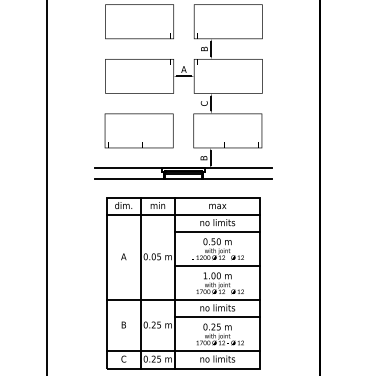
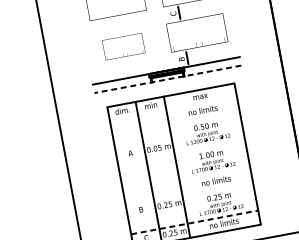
part: (138, 130) -> (123, 46), size x0.7
line: (183, 178) -> (167, 79), solid -> dashed
line: (183, 215) -> (173, 109), removed
line: (217, 232) -> (204, 118), removed
line: (217, 266) -> (209, 146), removed
line: (183, 300) -> (186, 180), removed
line: (217, 317) -> (217, 189), removed
line: (183, 351) -> (194, 222), solid -> dashed

